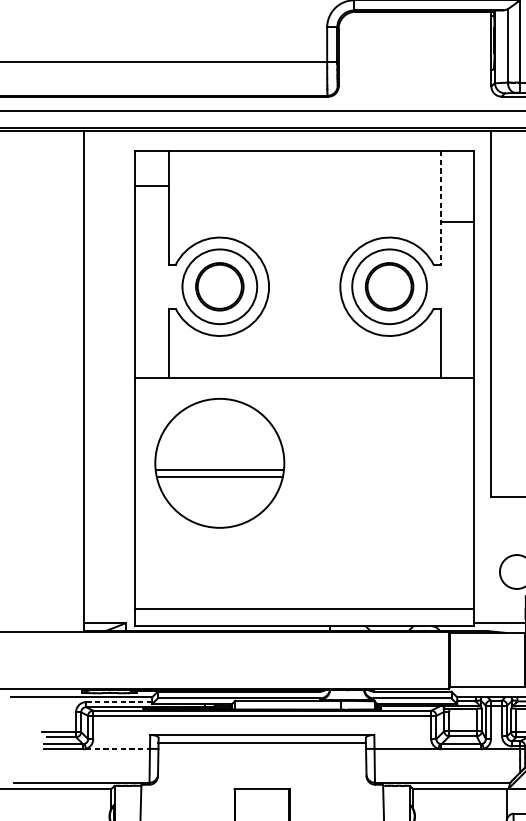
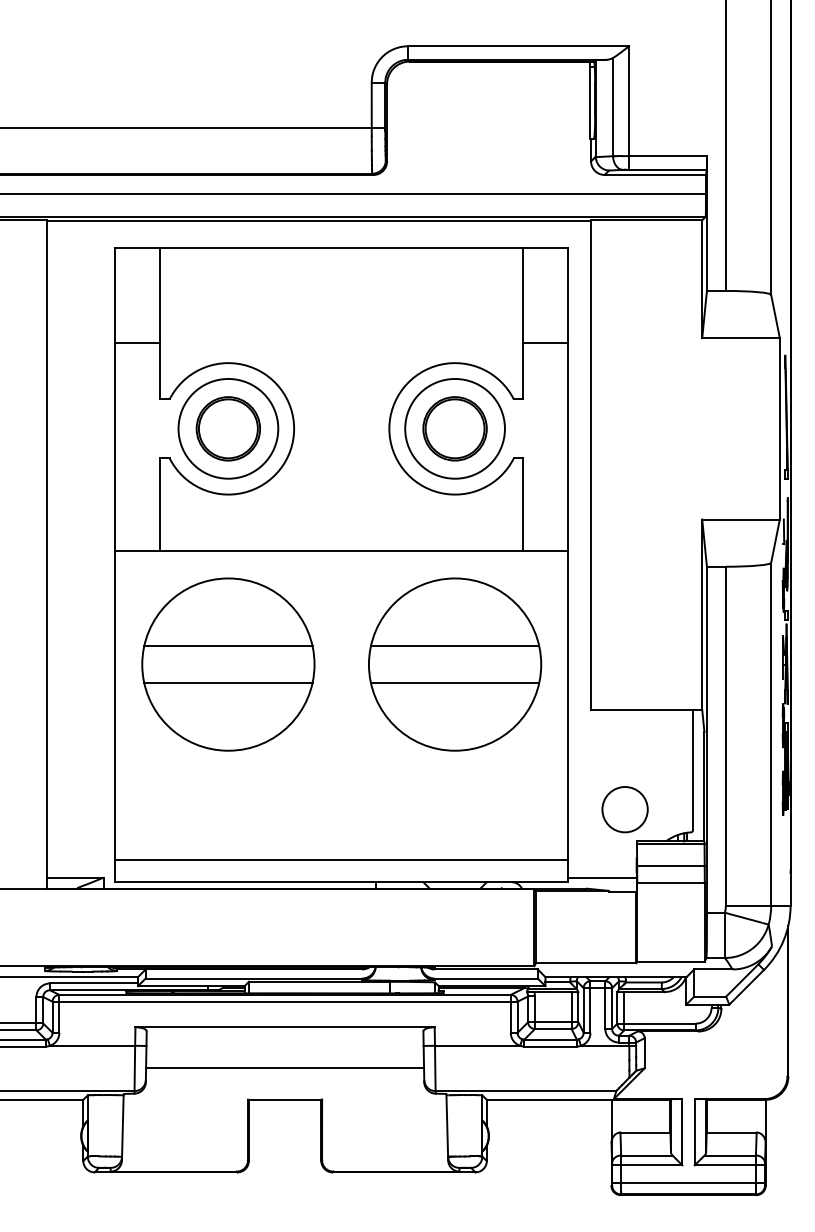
line: (151, 185) -> (137, 342), moved
line: (440, 207) -> (523, 323), dashed -> solid
part: (389, 463) -> (455, 664), added
line: (219, 470) -> (228, 646), moved
line: (119, 702) -> (94, 983), dashed -> solid
line: (262, 743) -> (285, 1068), moved
line: (118, 748) -> (92, 1045), dashed -> solid

